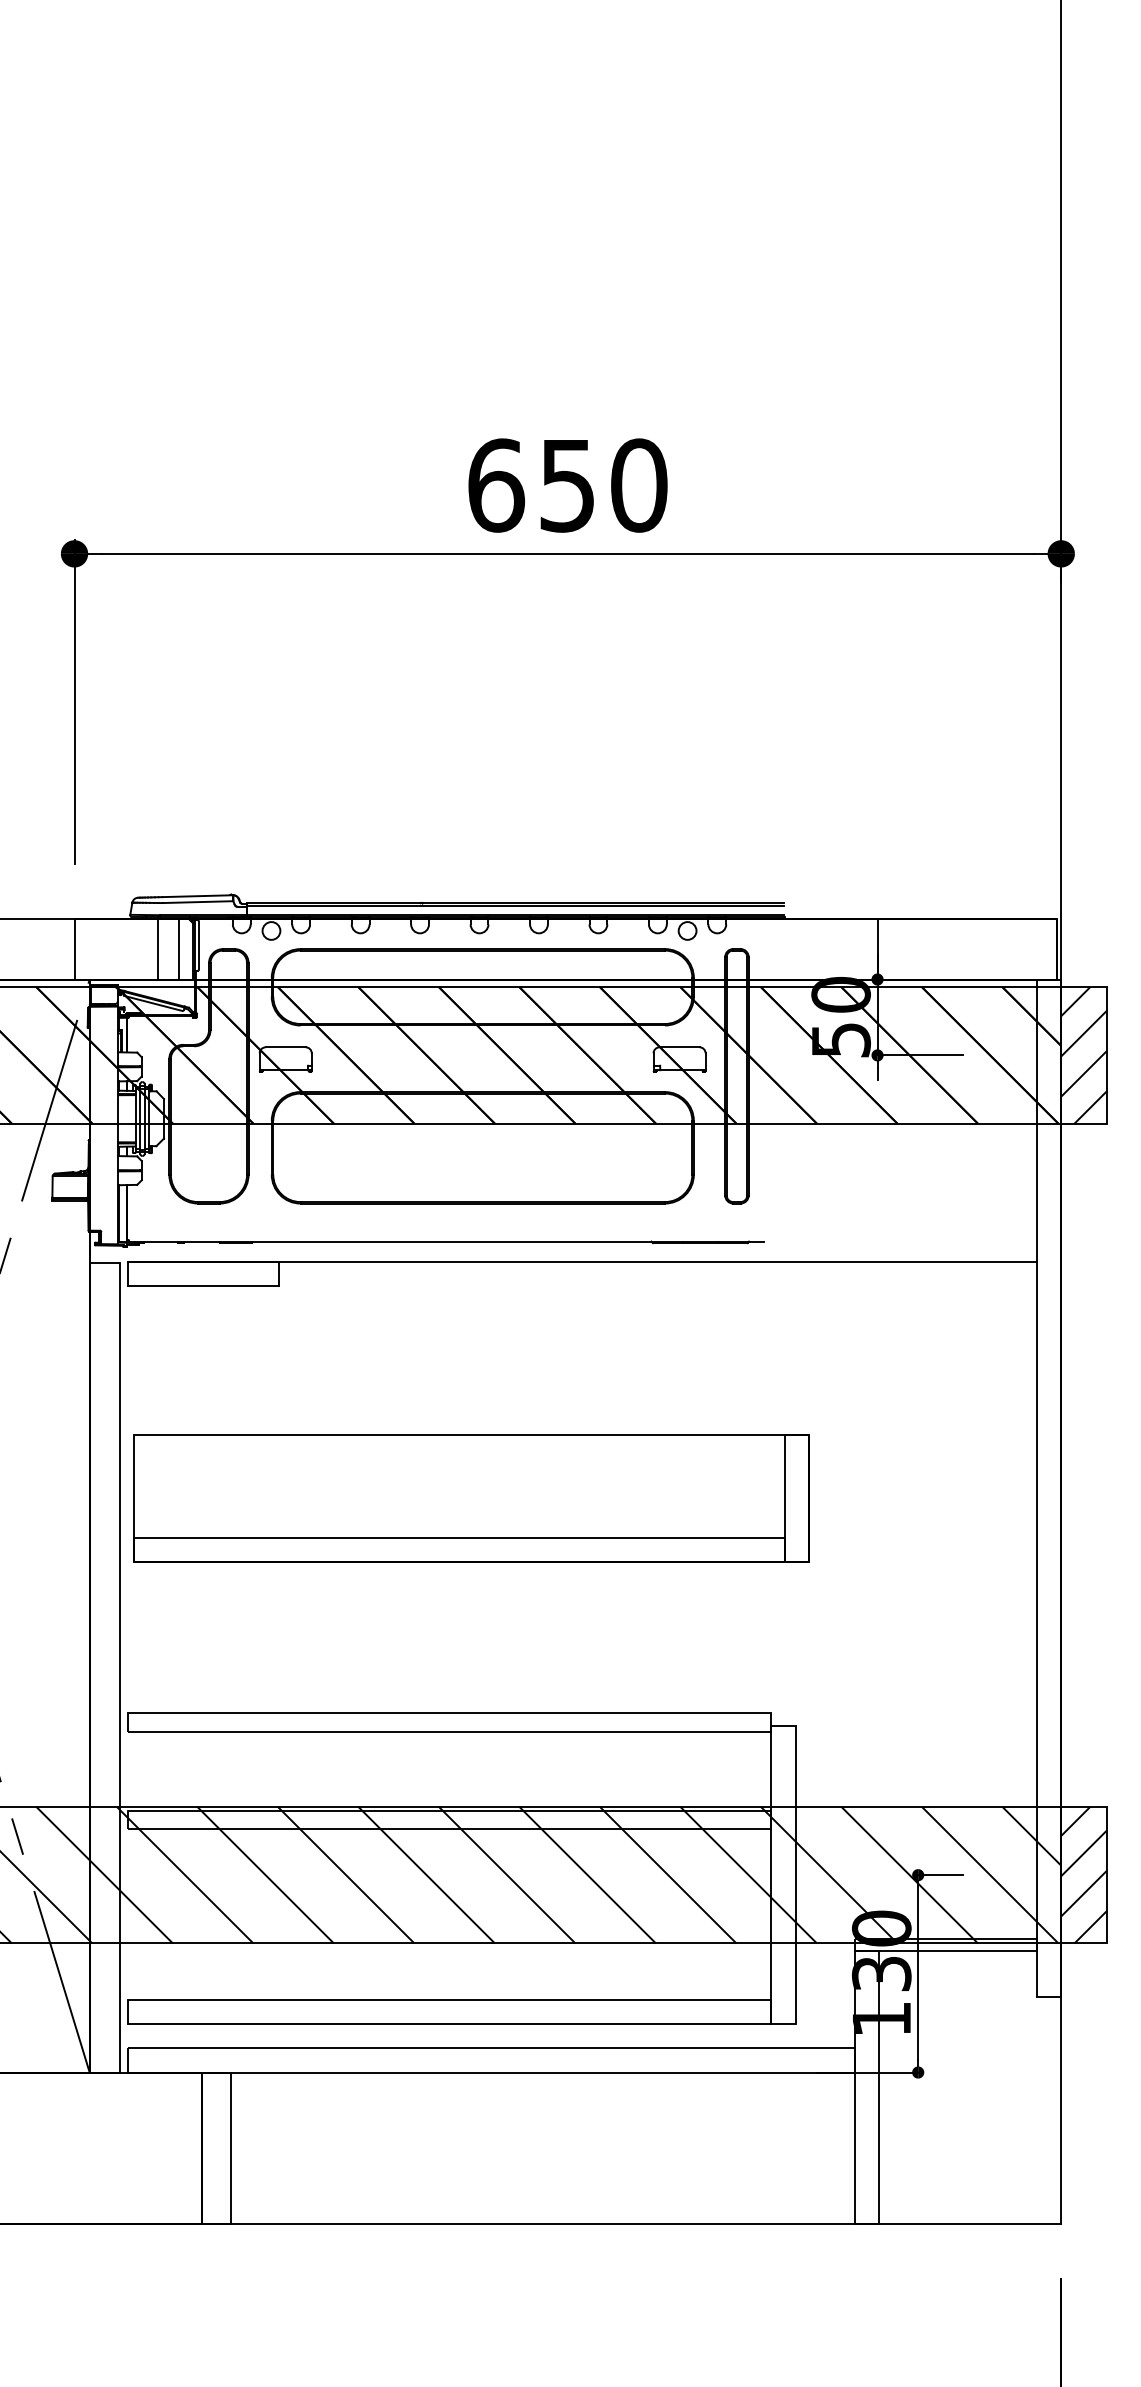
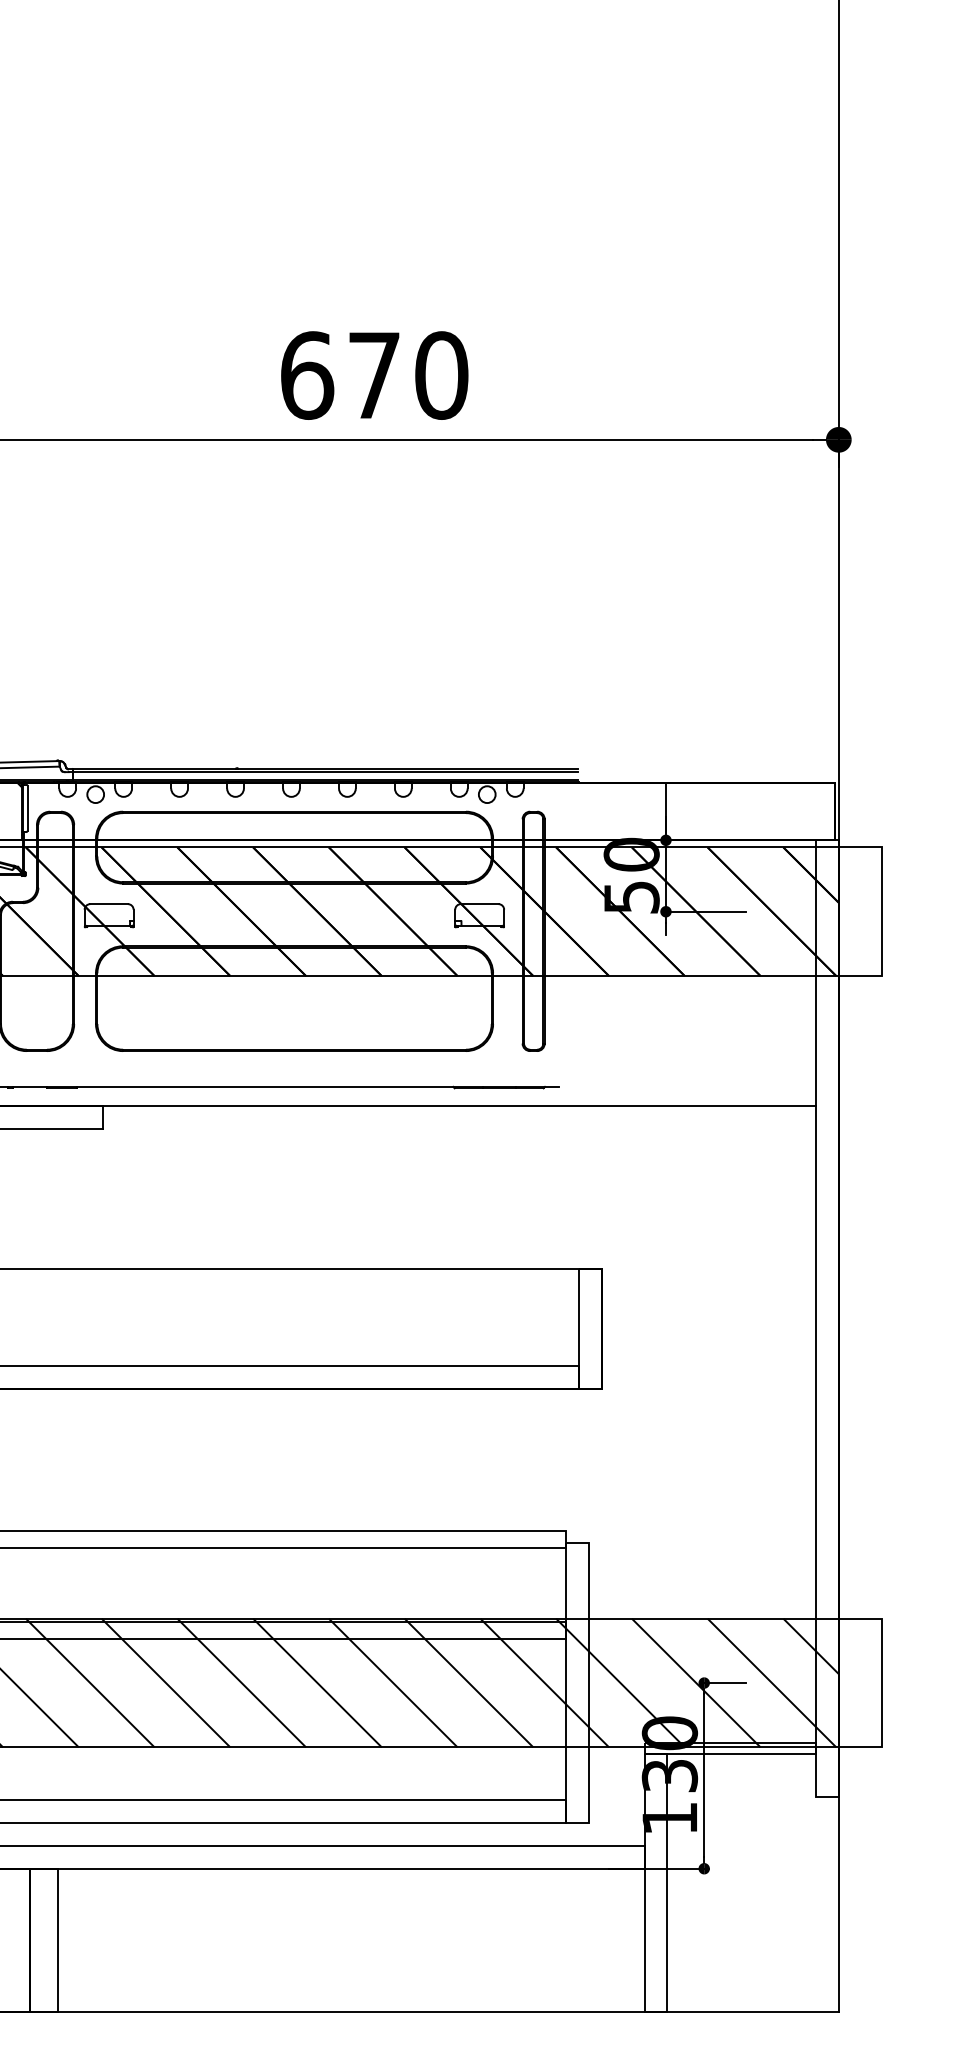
text: (566, 486) -> (373, 376), 650 -> 670
line: (179, 948) -> (9, 811), removed
hatch: (1083, 1055) -> (859, 911), removed
hatch: (1083, 1874) -> (859, 1682), removed

